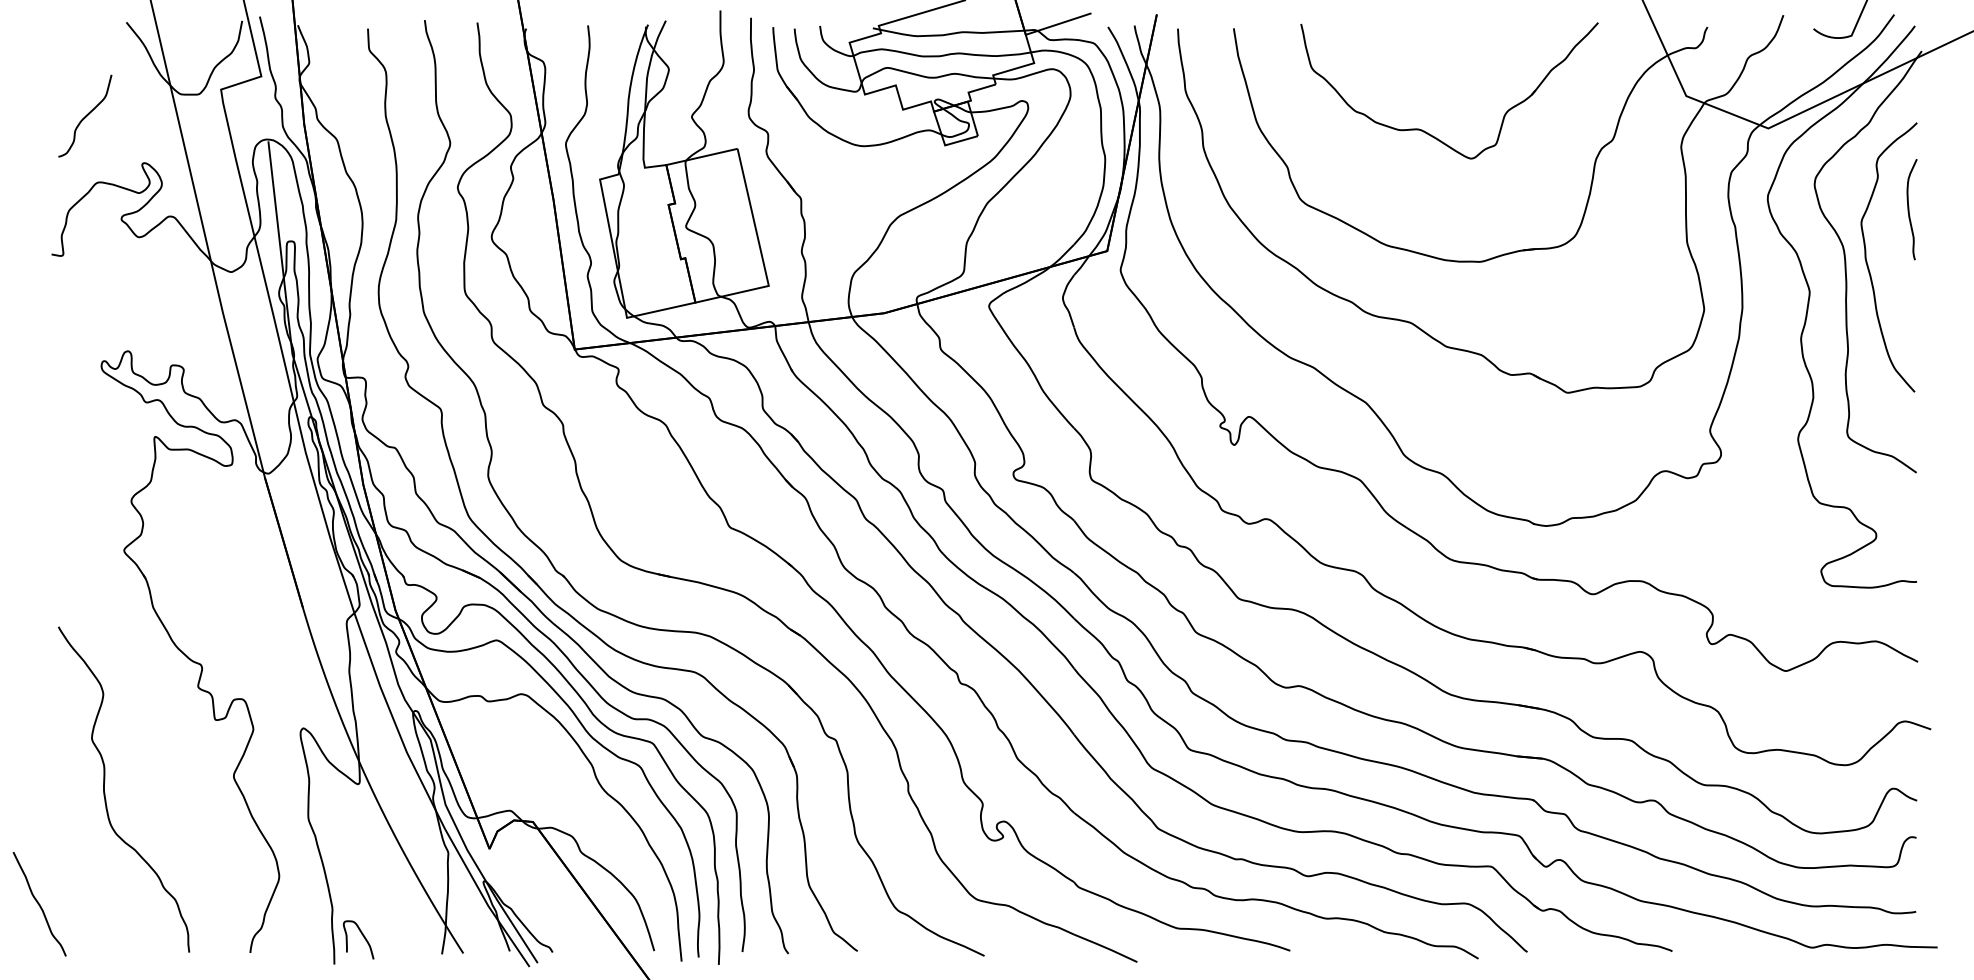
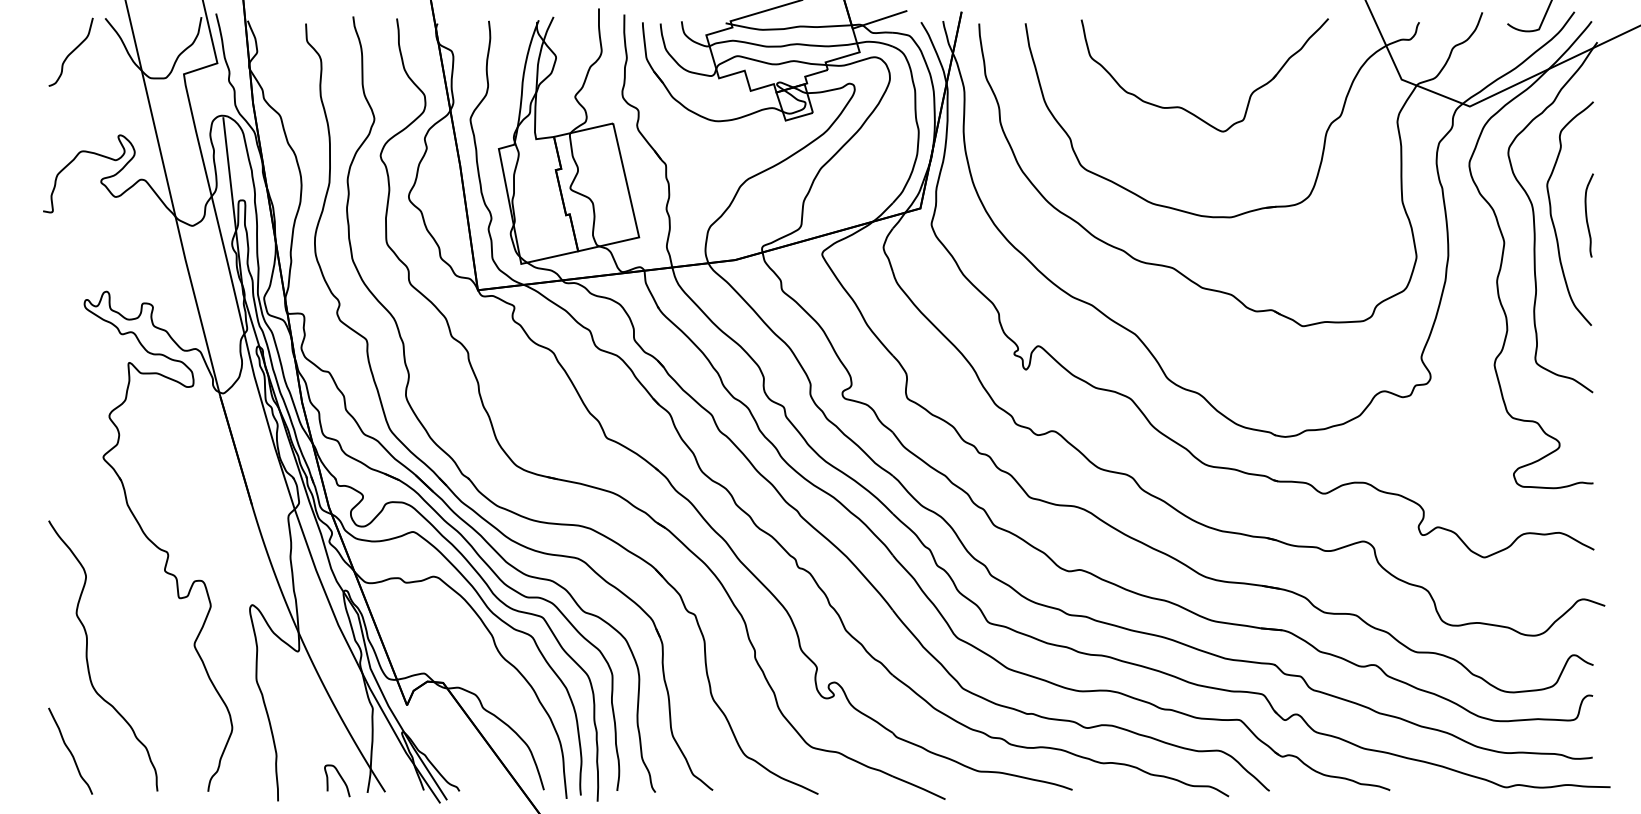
curve: (85, 115) -> (71, 51), moved
curve: (1909, 209) -> (1587, 215), moved
curve: (39, 904) -> (70, 751), moved
curve: (363, 937) -> (341, 778), moved

